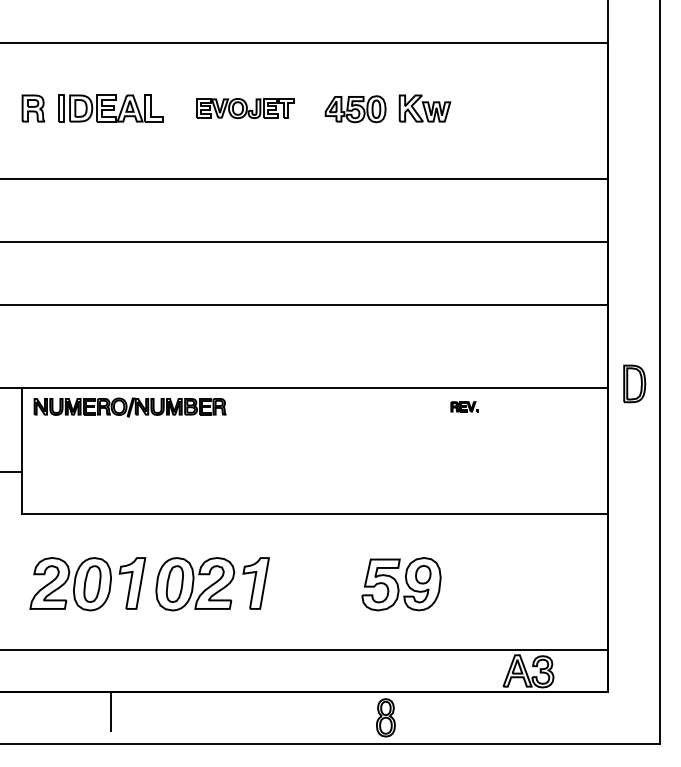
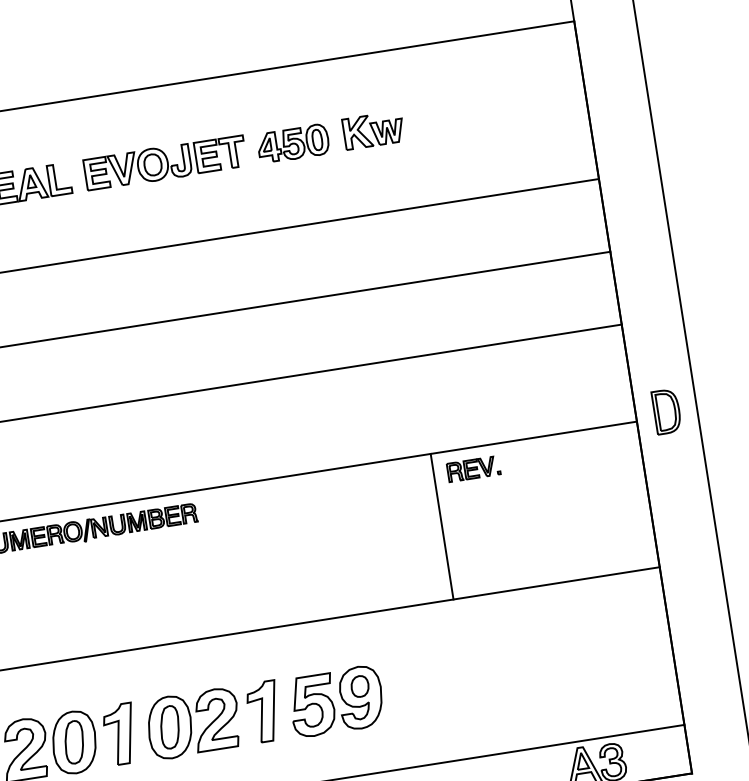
part: (245, 108) -> (165, 162), size x1.43
part: (464, 406) -> (473, 468), size x1.67
line: (430, 450) -> (442, 525), added
part: (401, 584) -> (336, 701), moved

